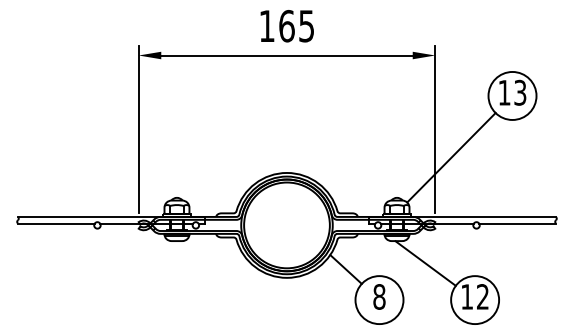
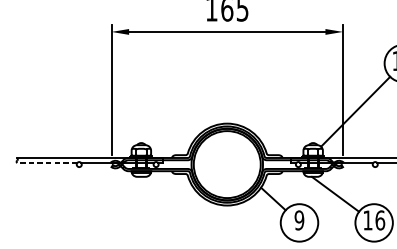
line: (55, 223) -> (46, 163), solid -> dashed
text: (379, 296) -> (299, 220), 8 -> 9
text: (482, 296) -> (379, 220), 12 -> 16

